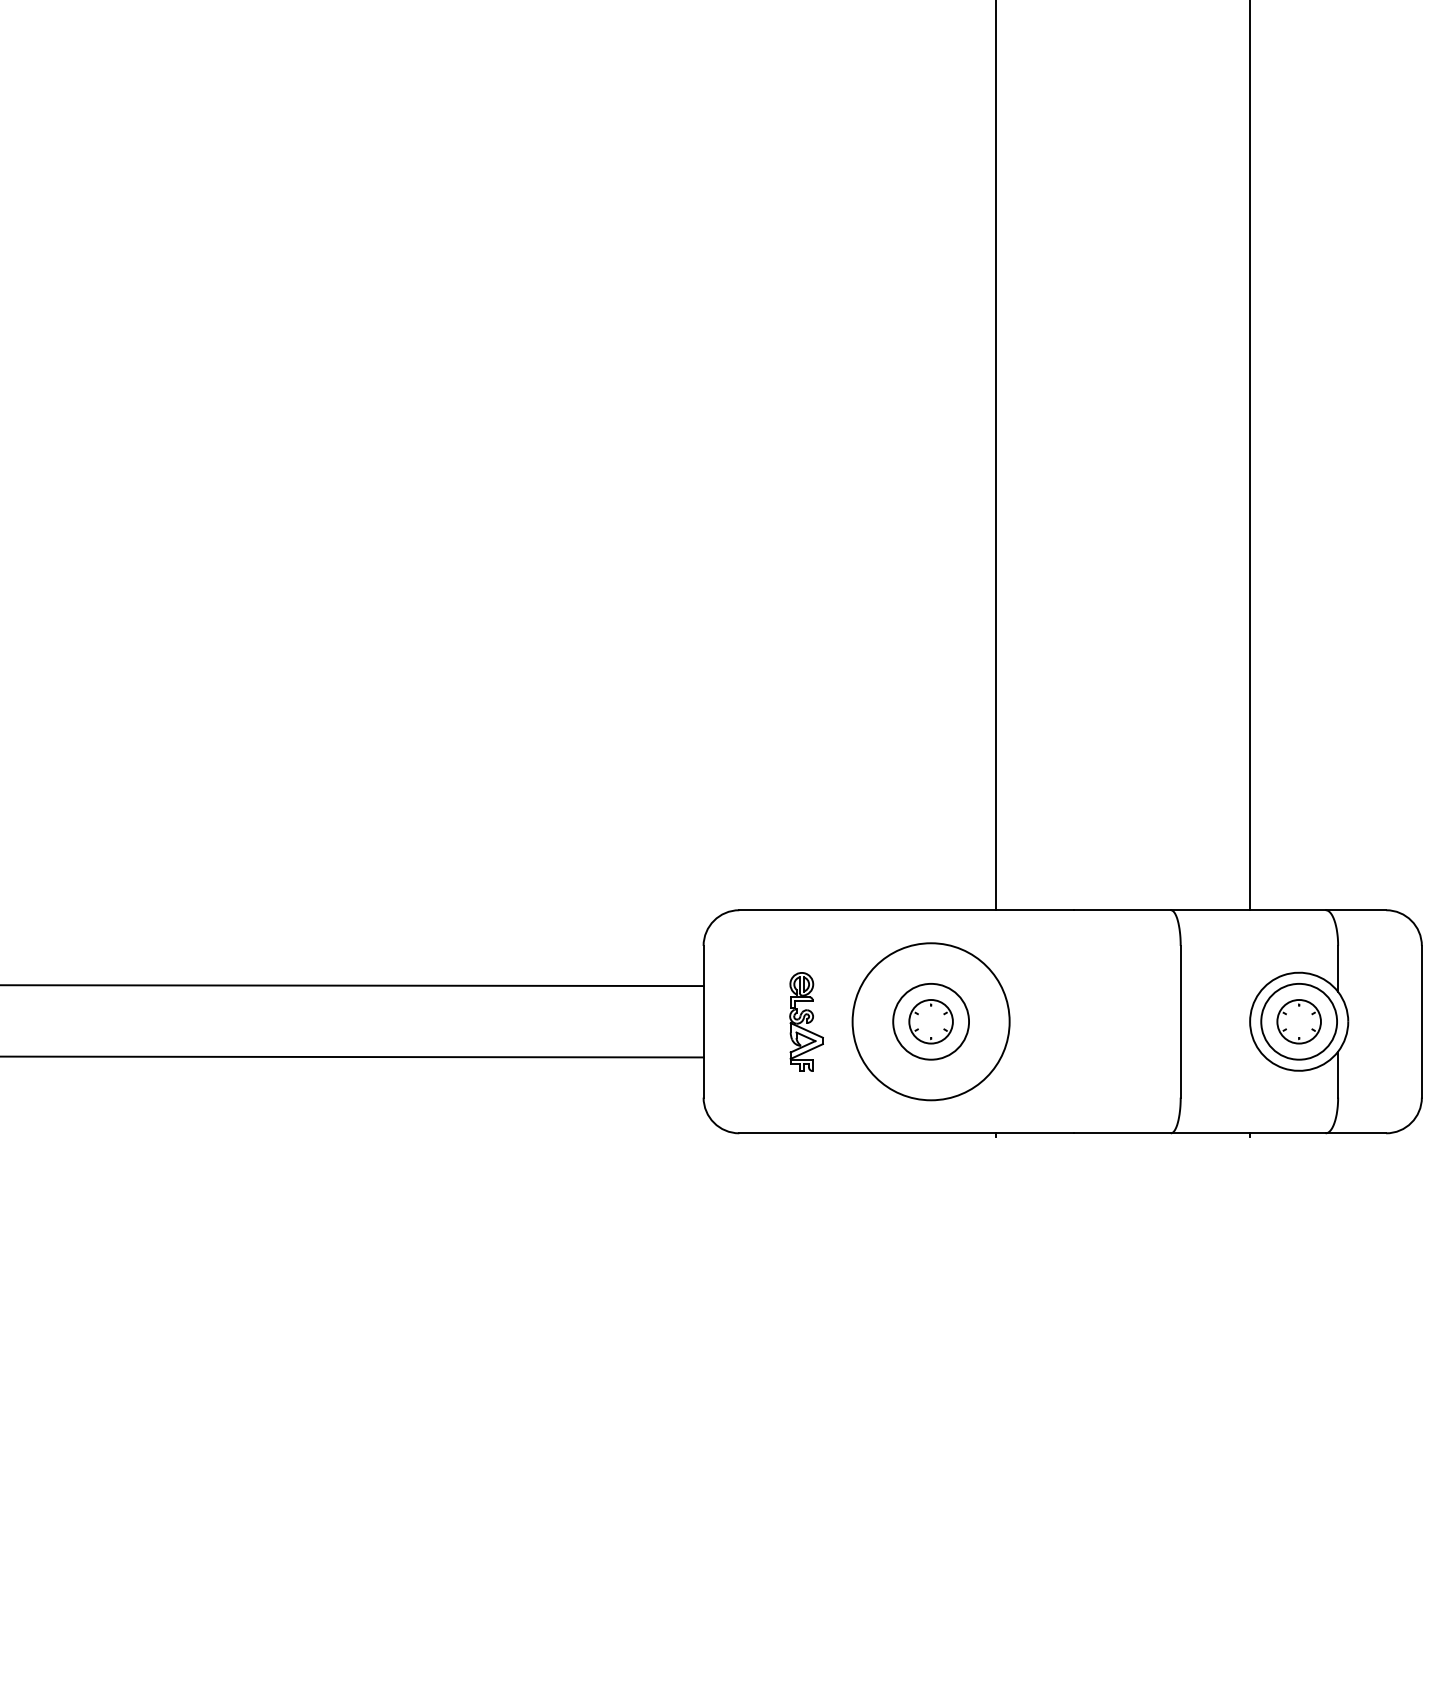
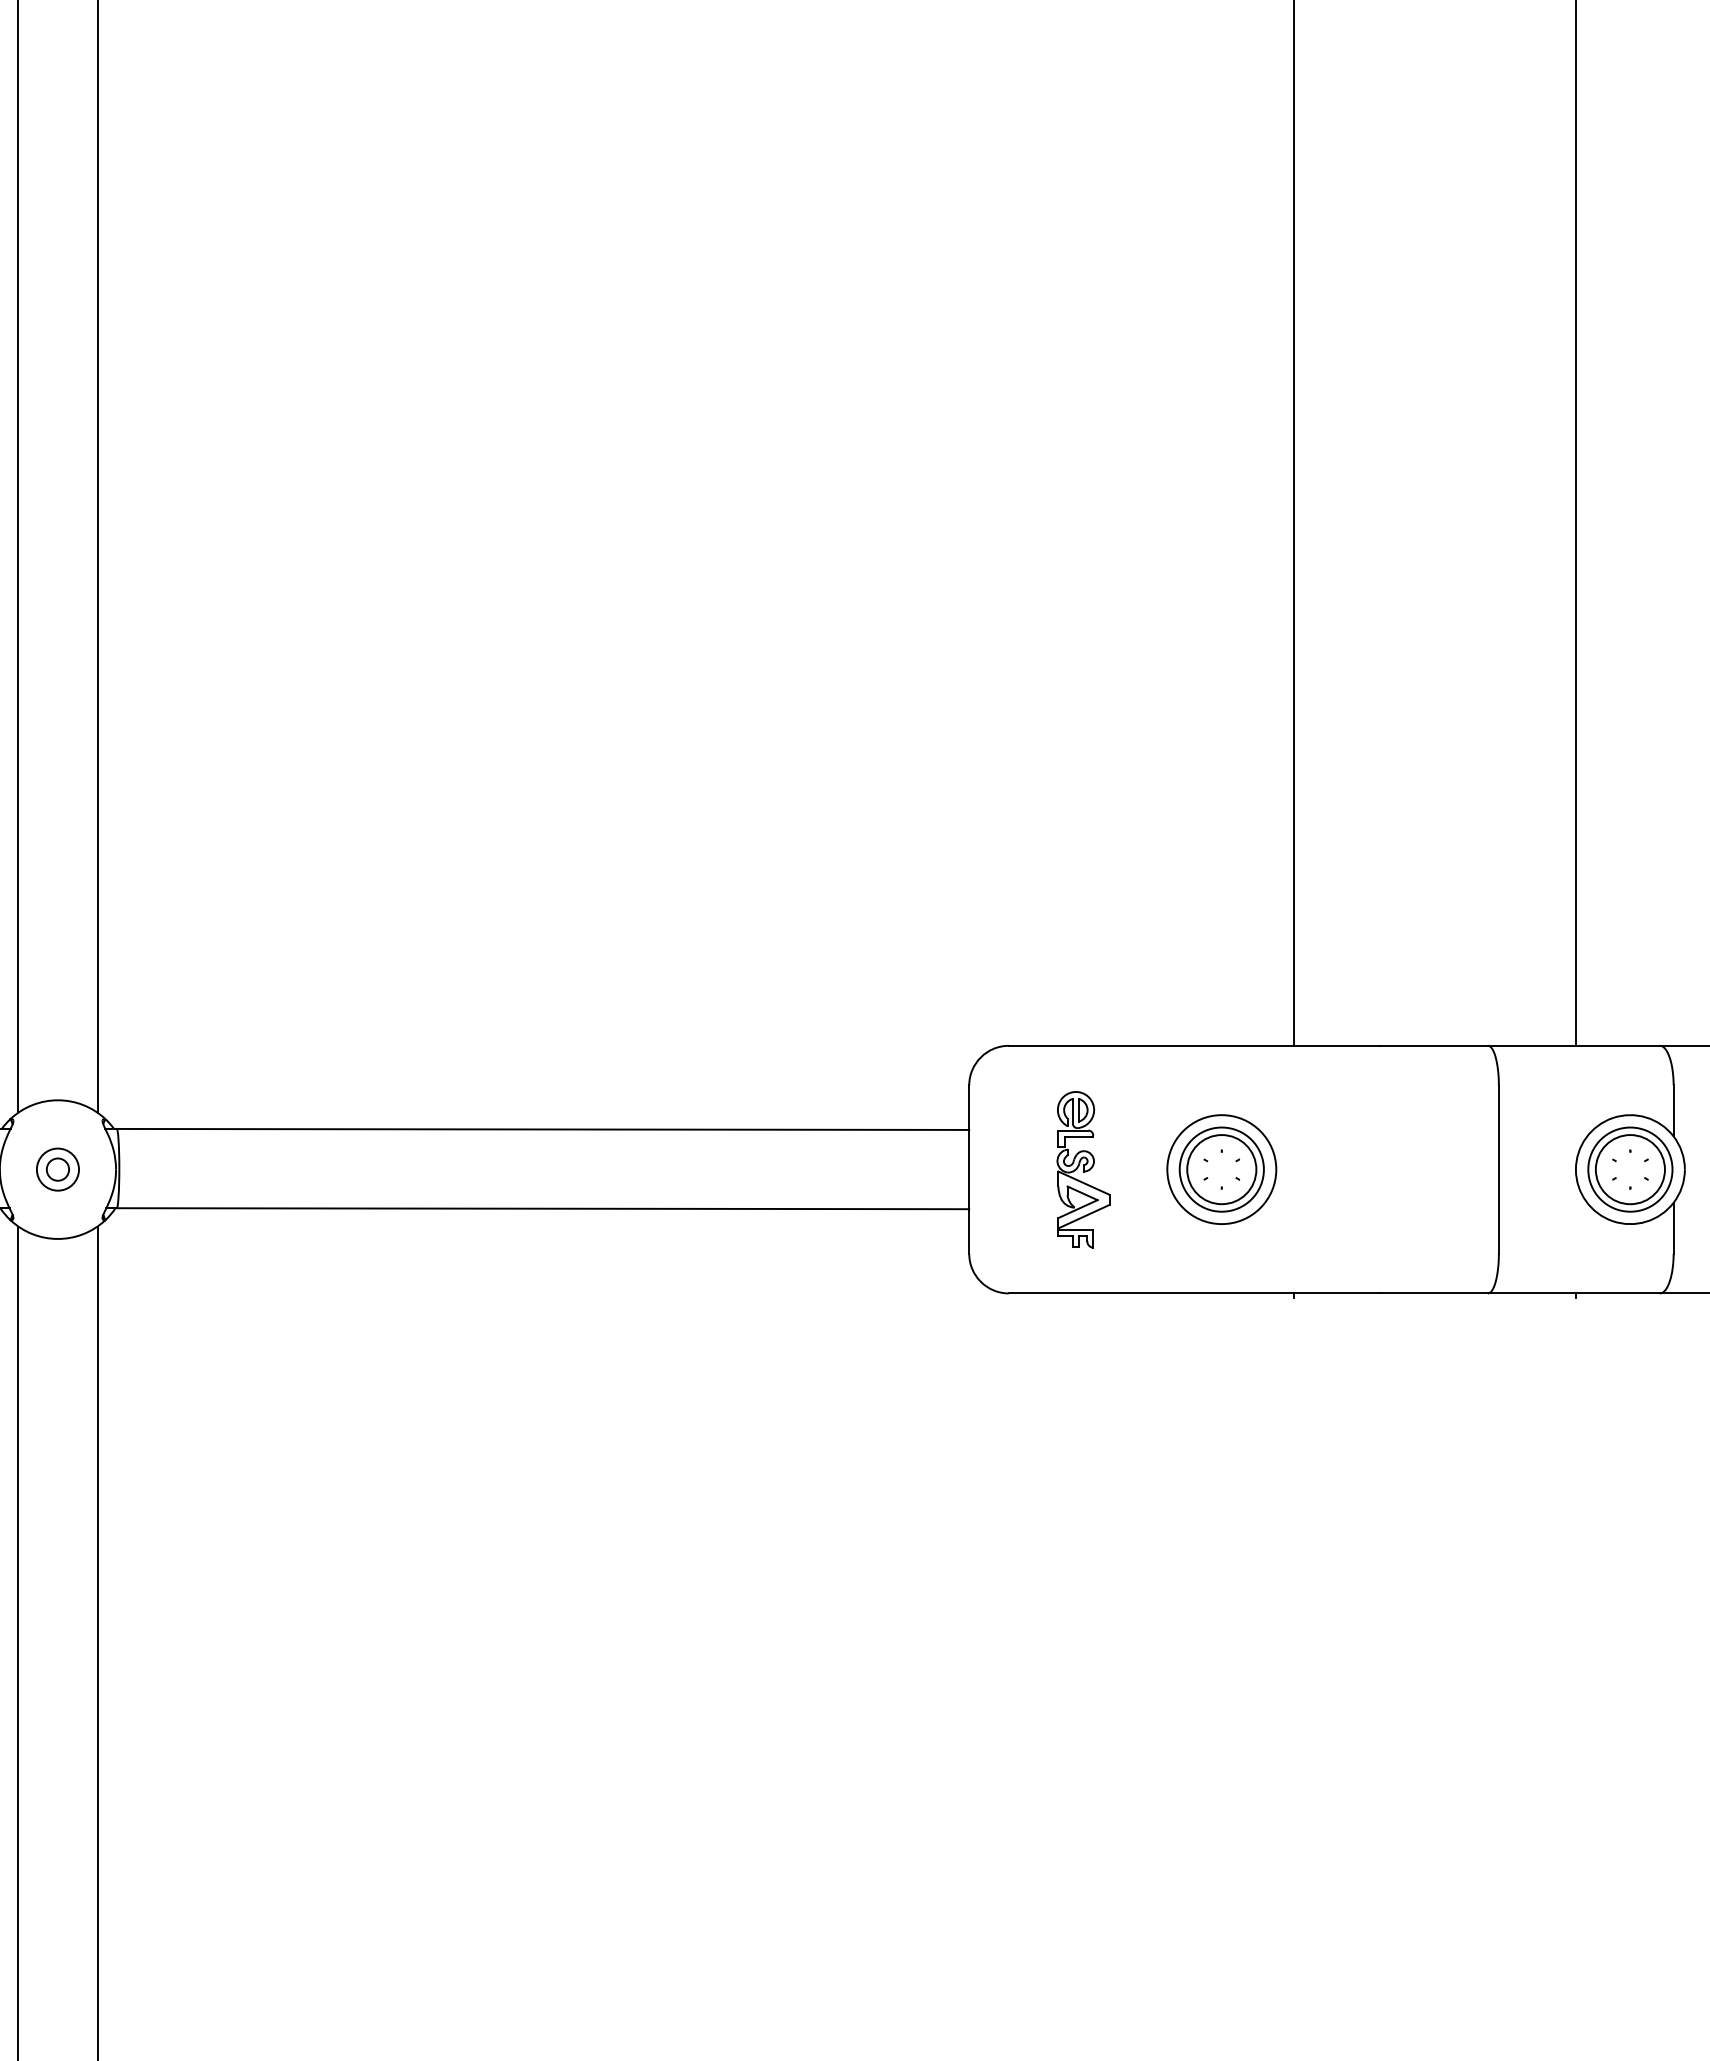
part: (806, 1021) -> (1083, 1169), size x1.43
circle: (930, 1021) -> (1221, 1169), size x0.62
circle: (930, 1021) -> (1221, 1169), size x1.43
circle: (1298, 1021) -> (1629, 1169), size x1.43

